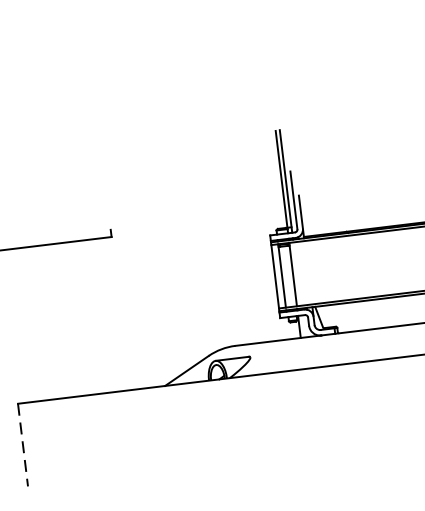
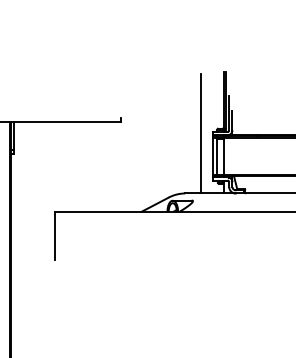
line: (249, 240) -> (200, 133), added
line: (23, 445) -> (55, 236), dashed -> solid

